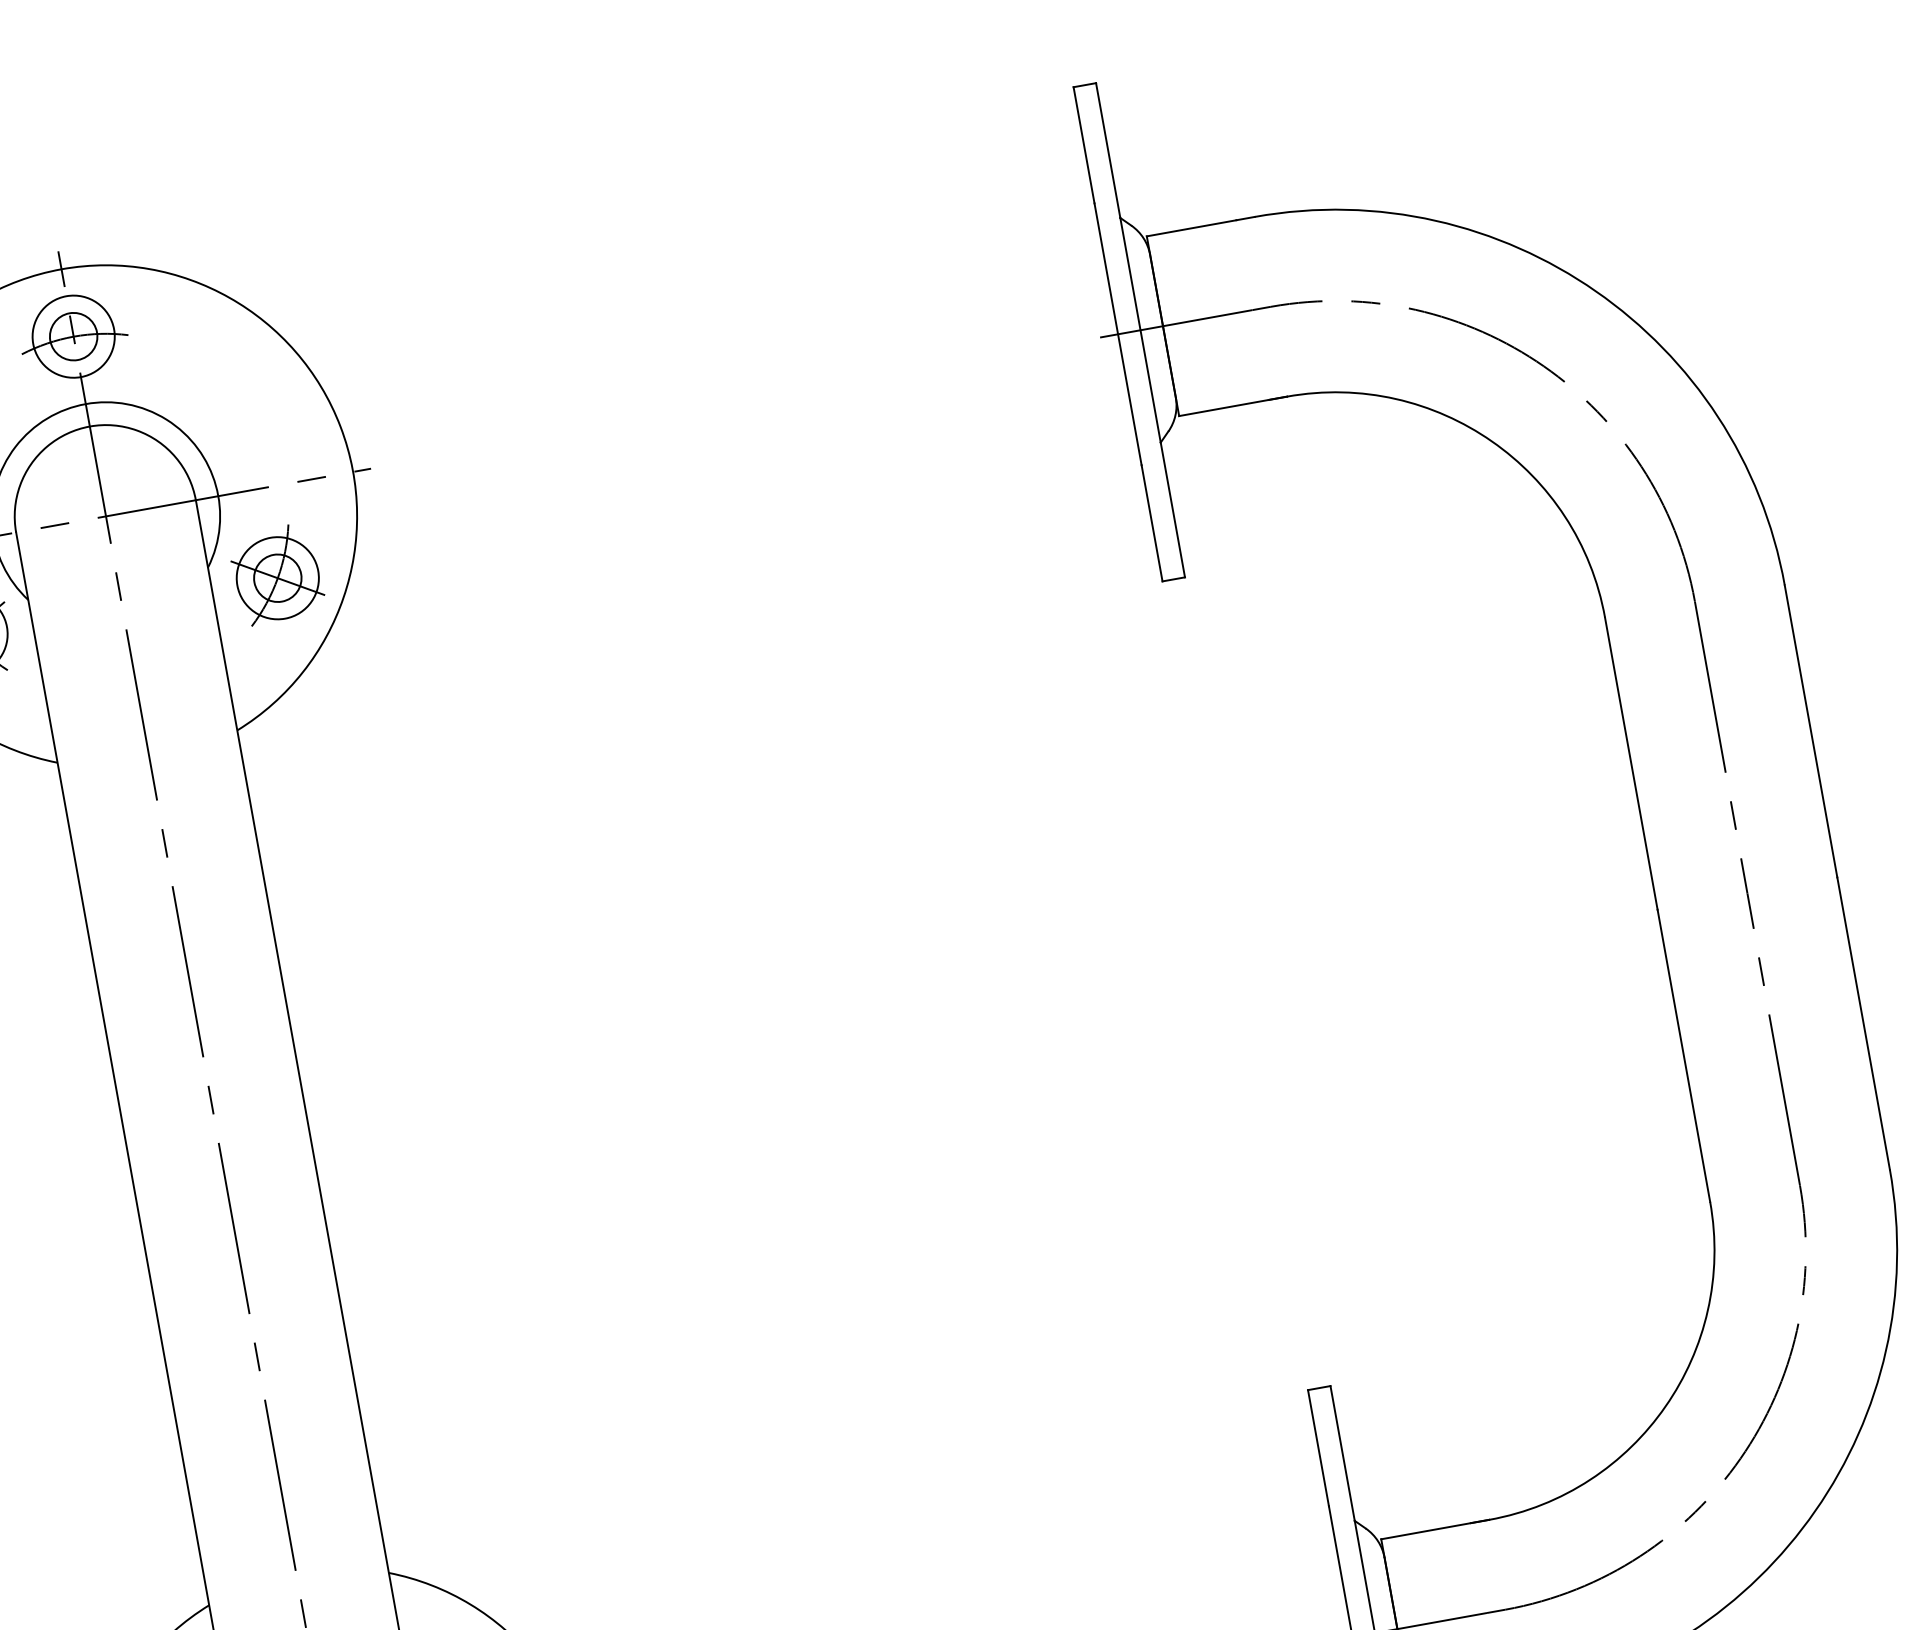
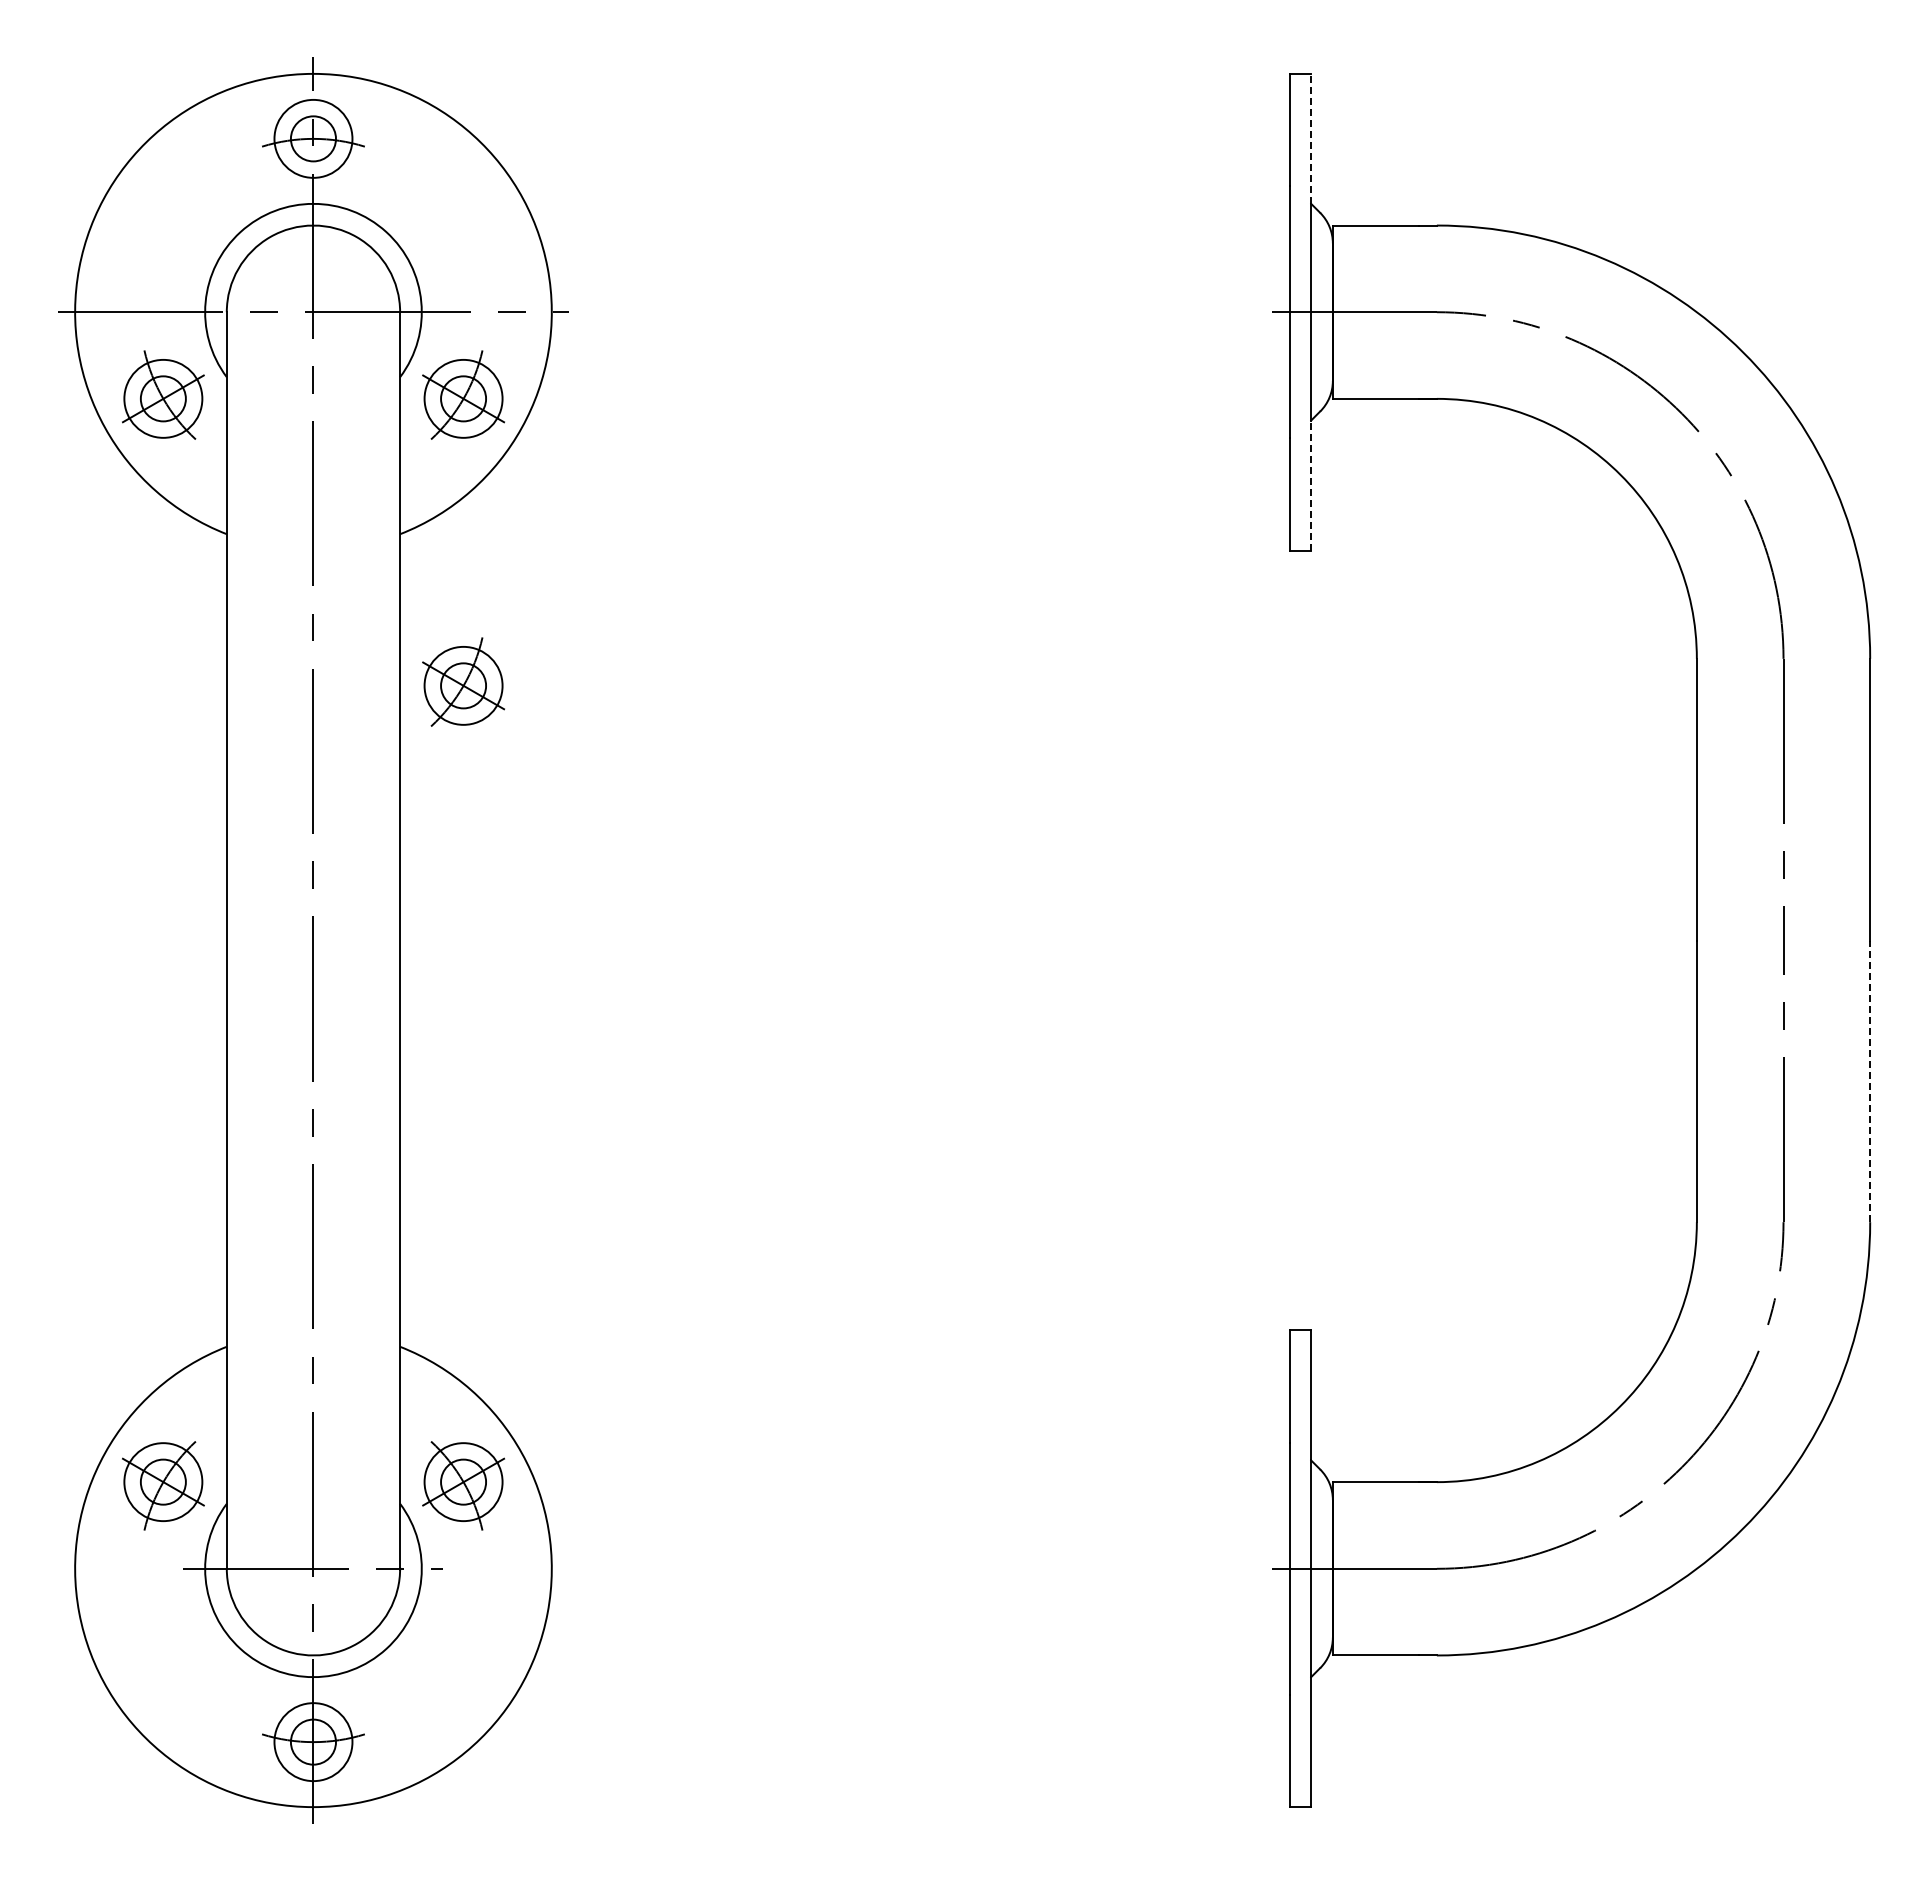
line: (1108, 150) -> (1311, 138), solid -> dashed
line: (1173, 509) -> (1311, 485), solid -> dashed
part: (330, 871) -> (463, 681), added
line: (1863, 1023) -> (1870, 1081), solid -> dashed

